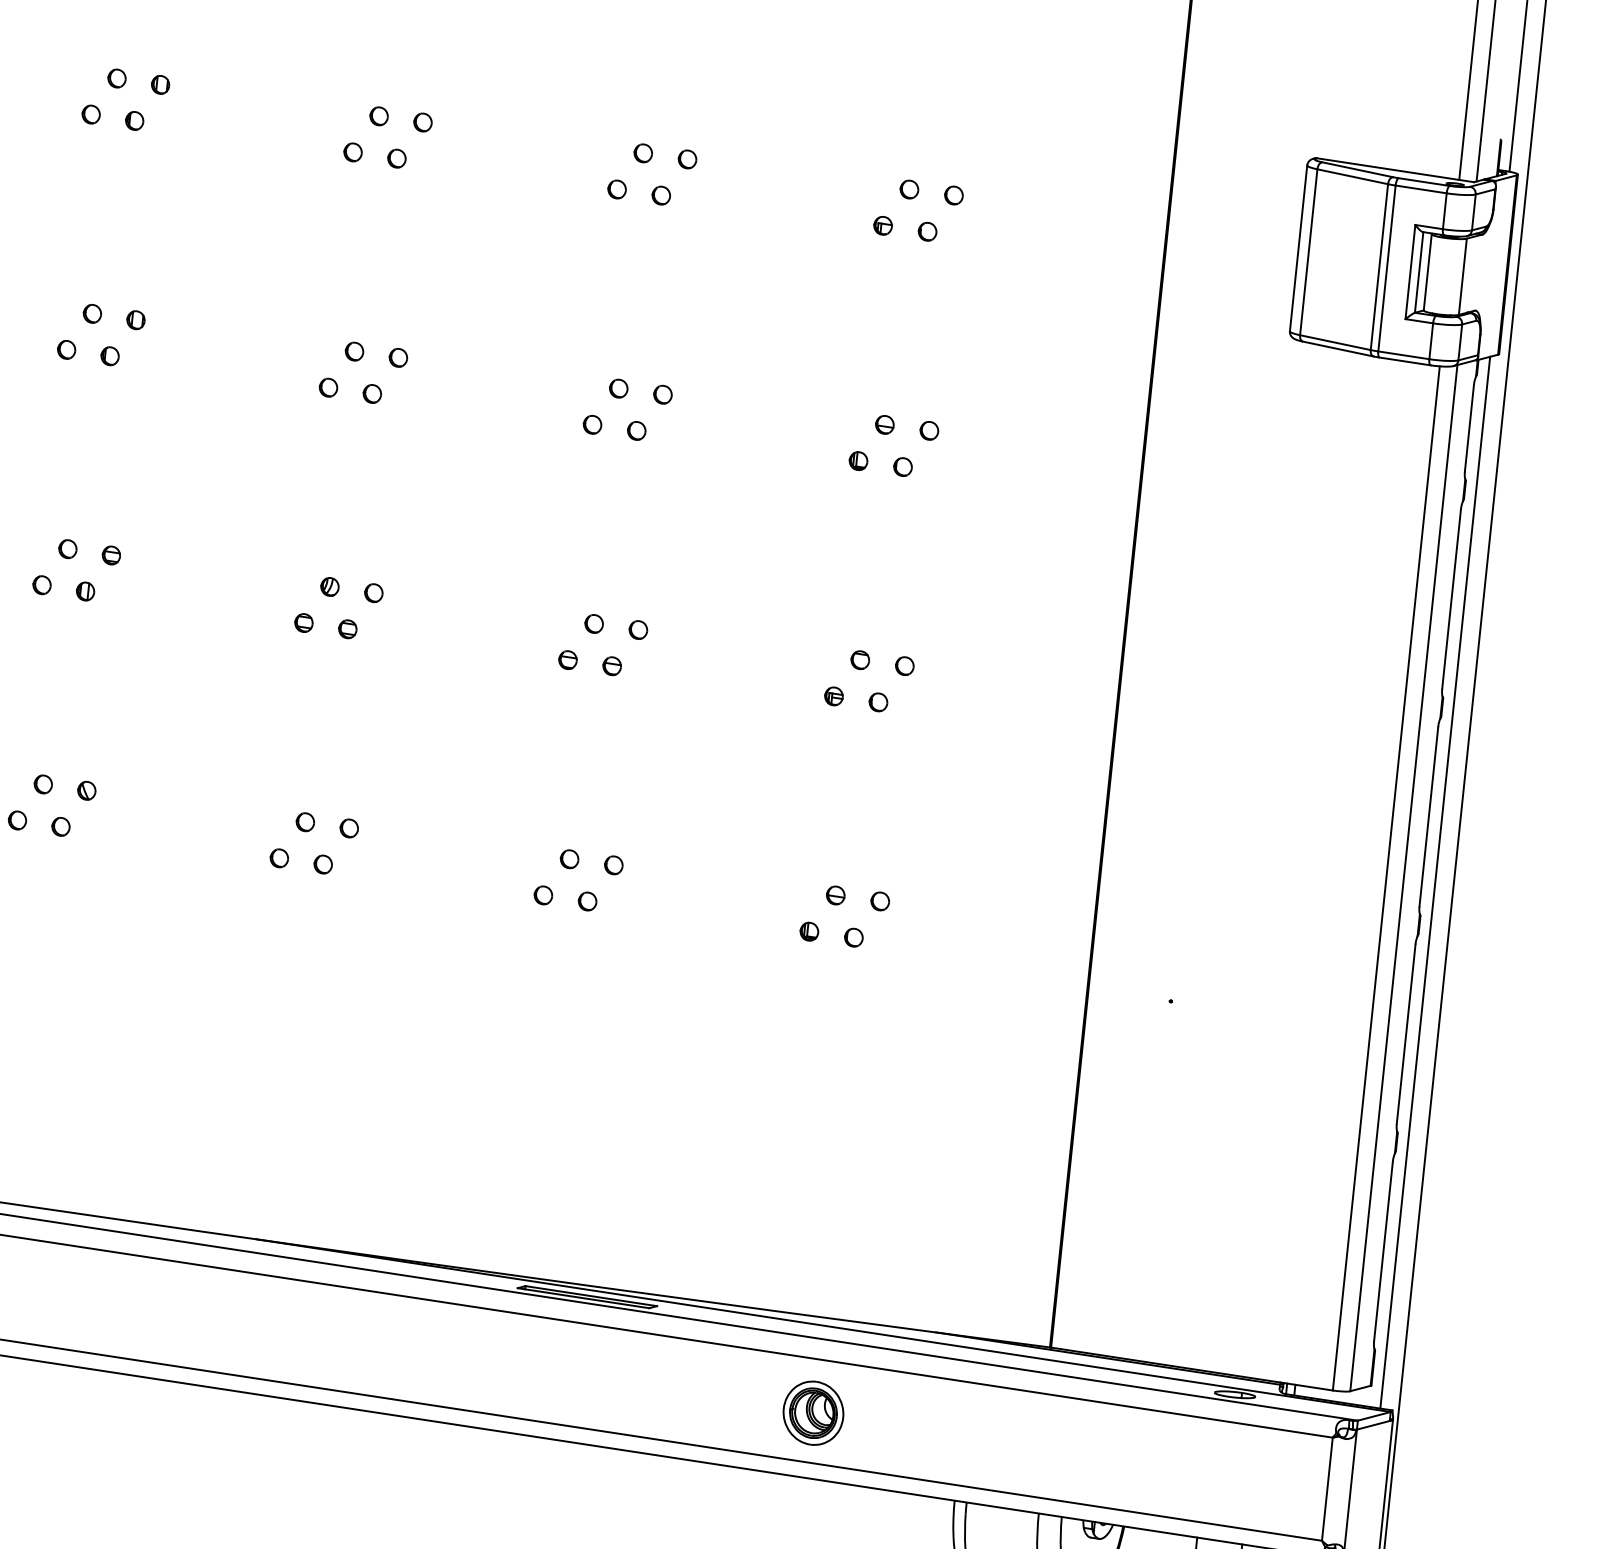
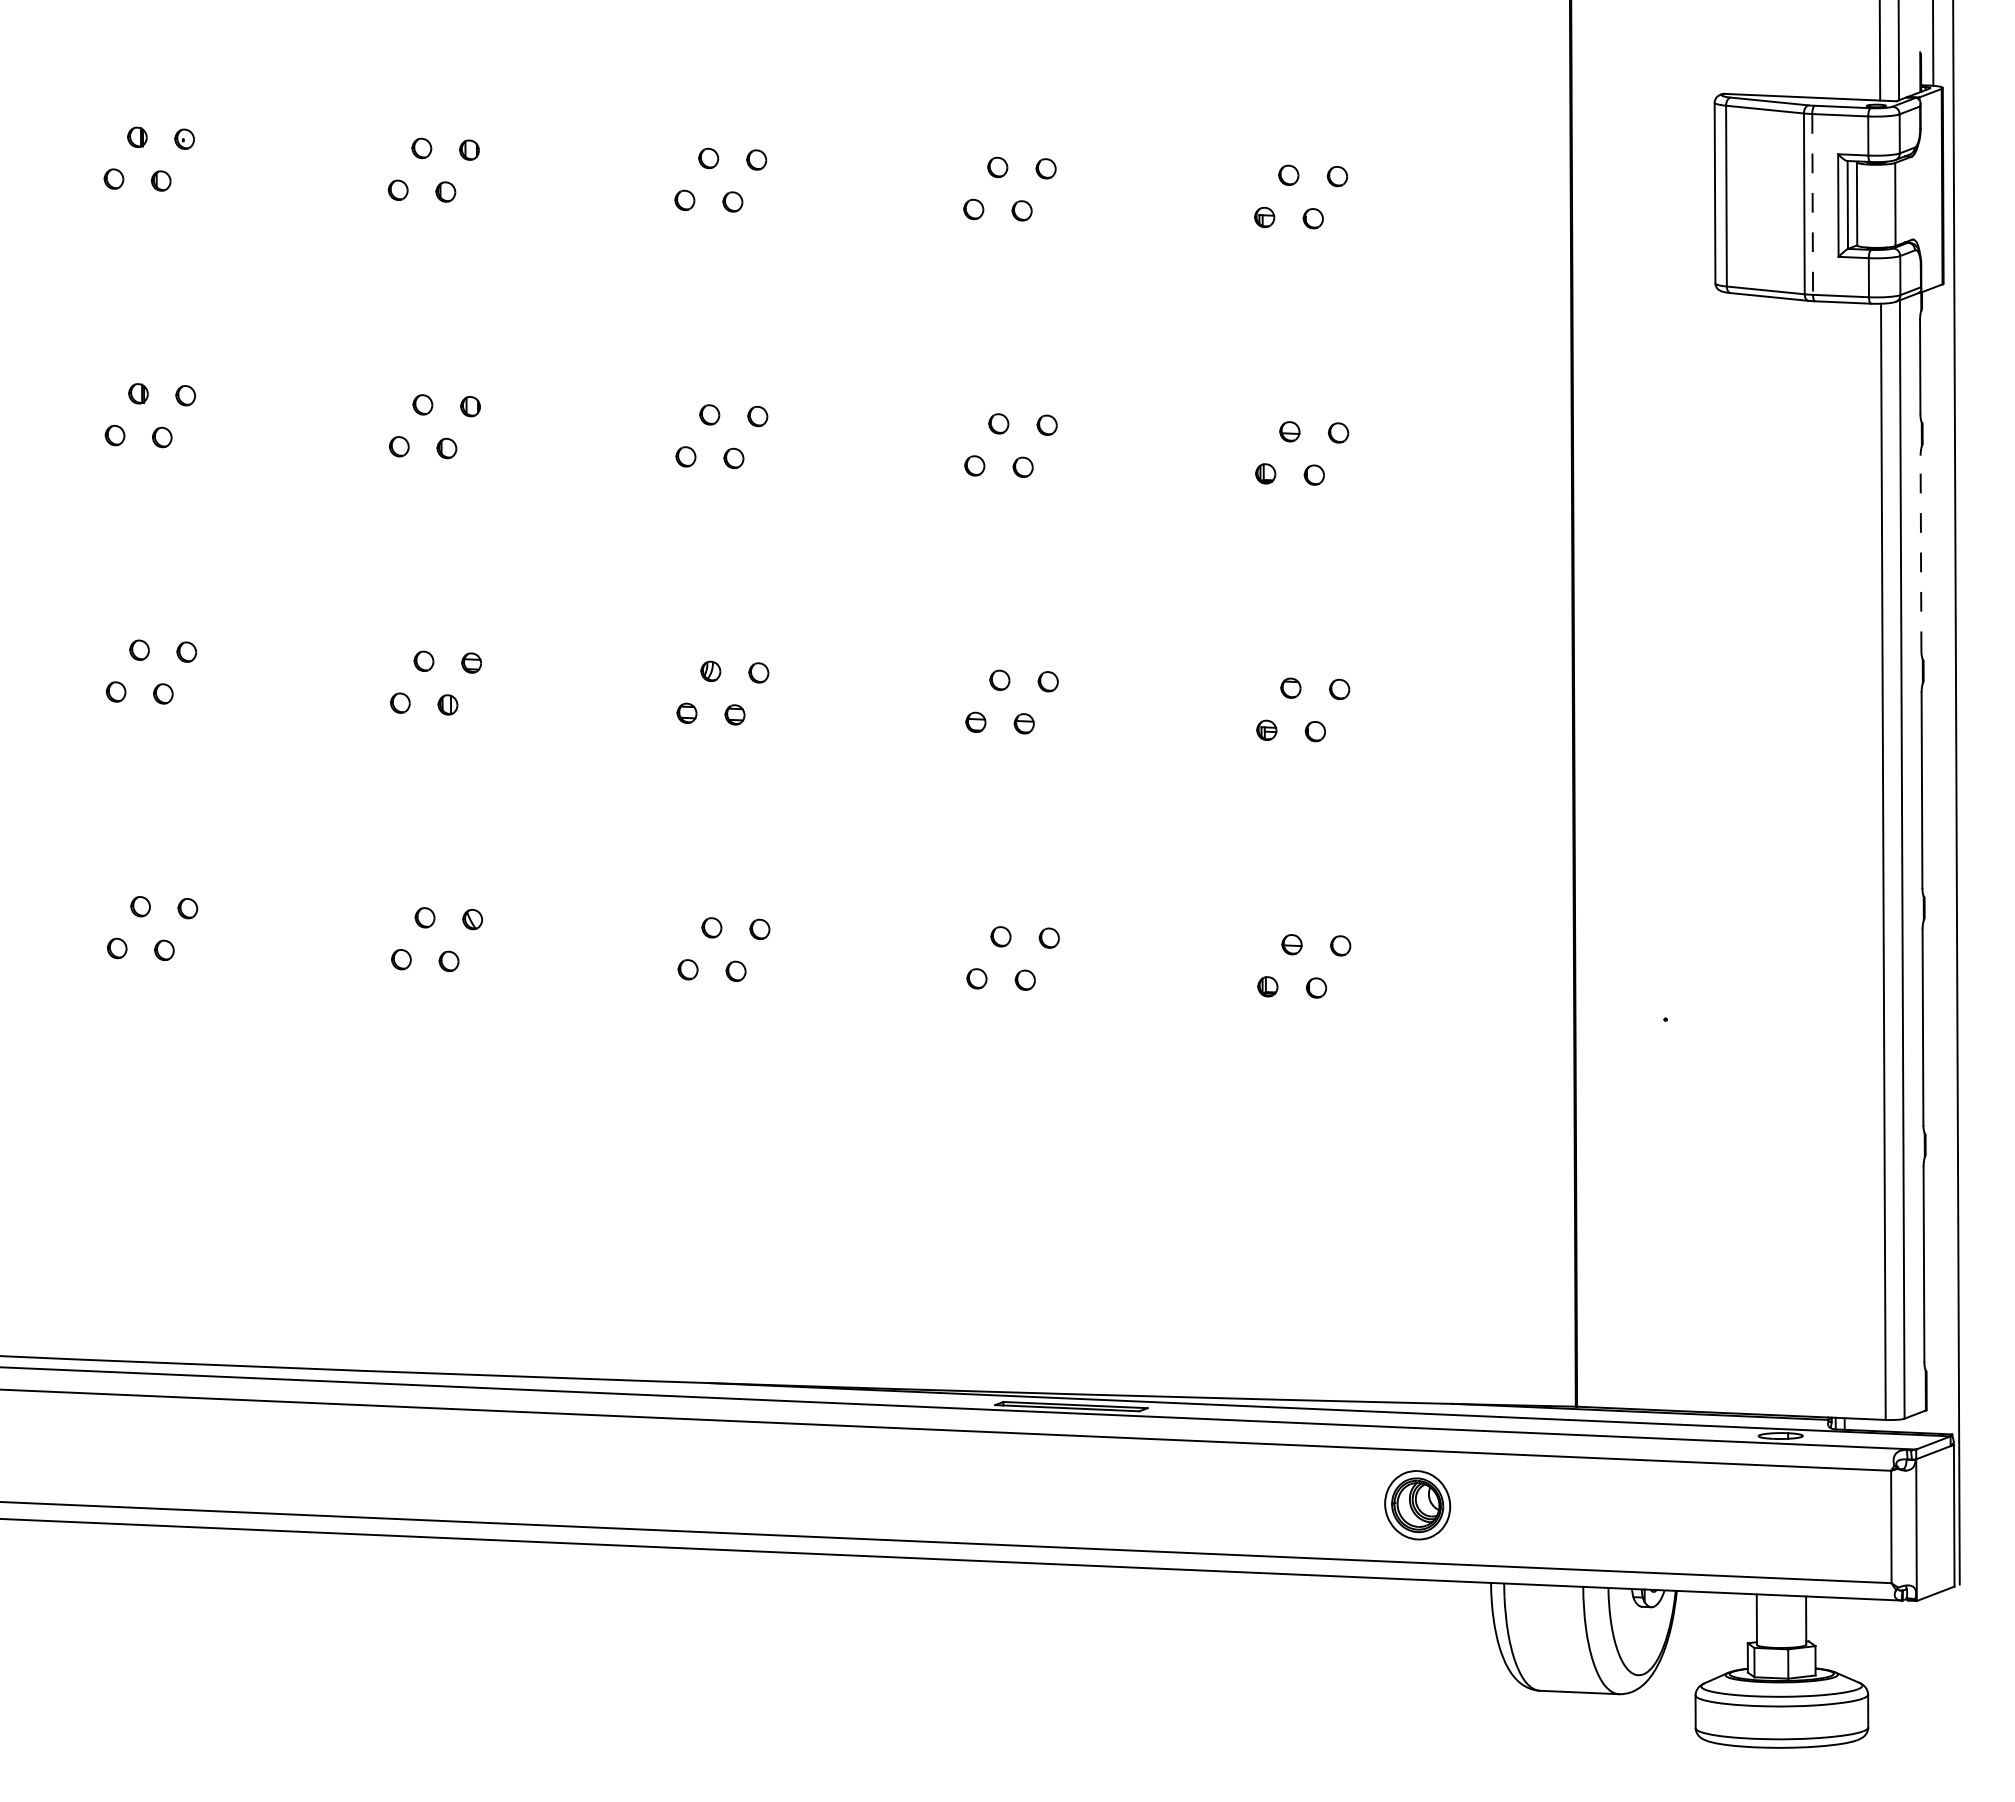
line: (1386, 268) -> (1812, 204), solid -> dashed
line: (1452, 599) -> (1921, 553), solid -> dashed
line: (1435, 882) -> (1936, 860), removed
part: (813, 1413) -> (1417, 1505), moved

